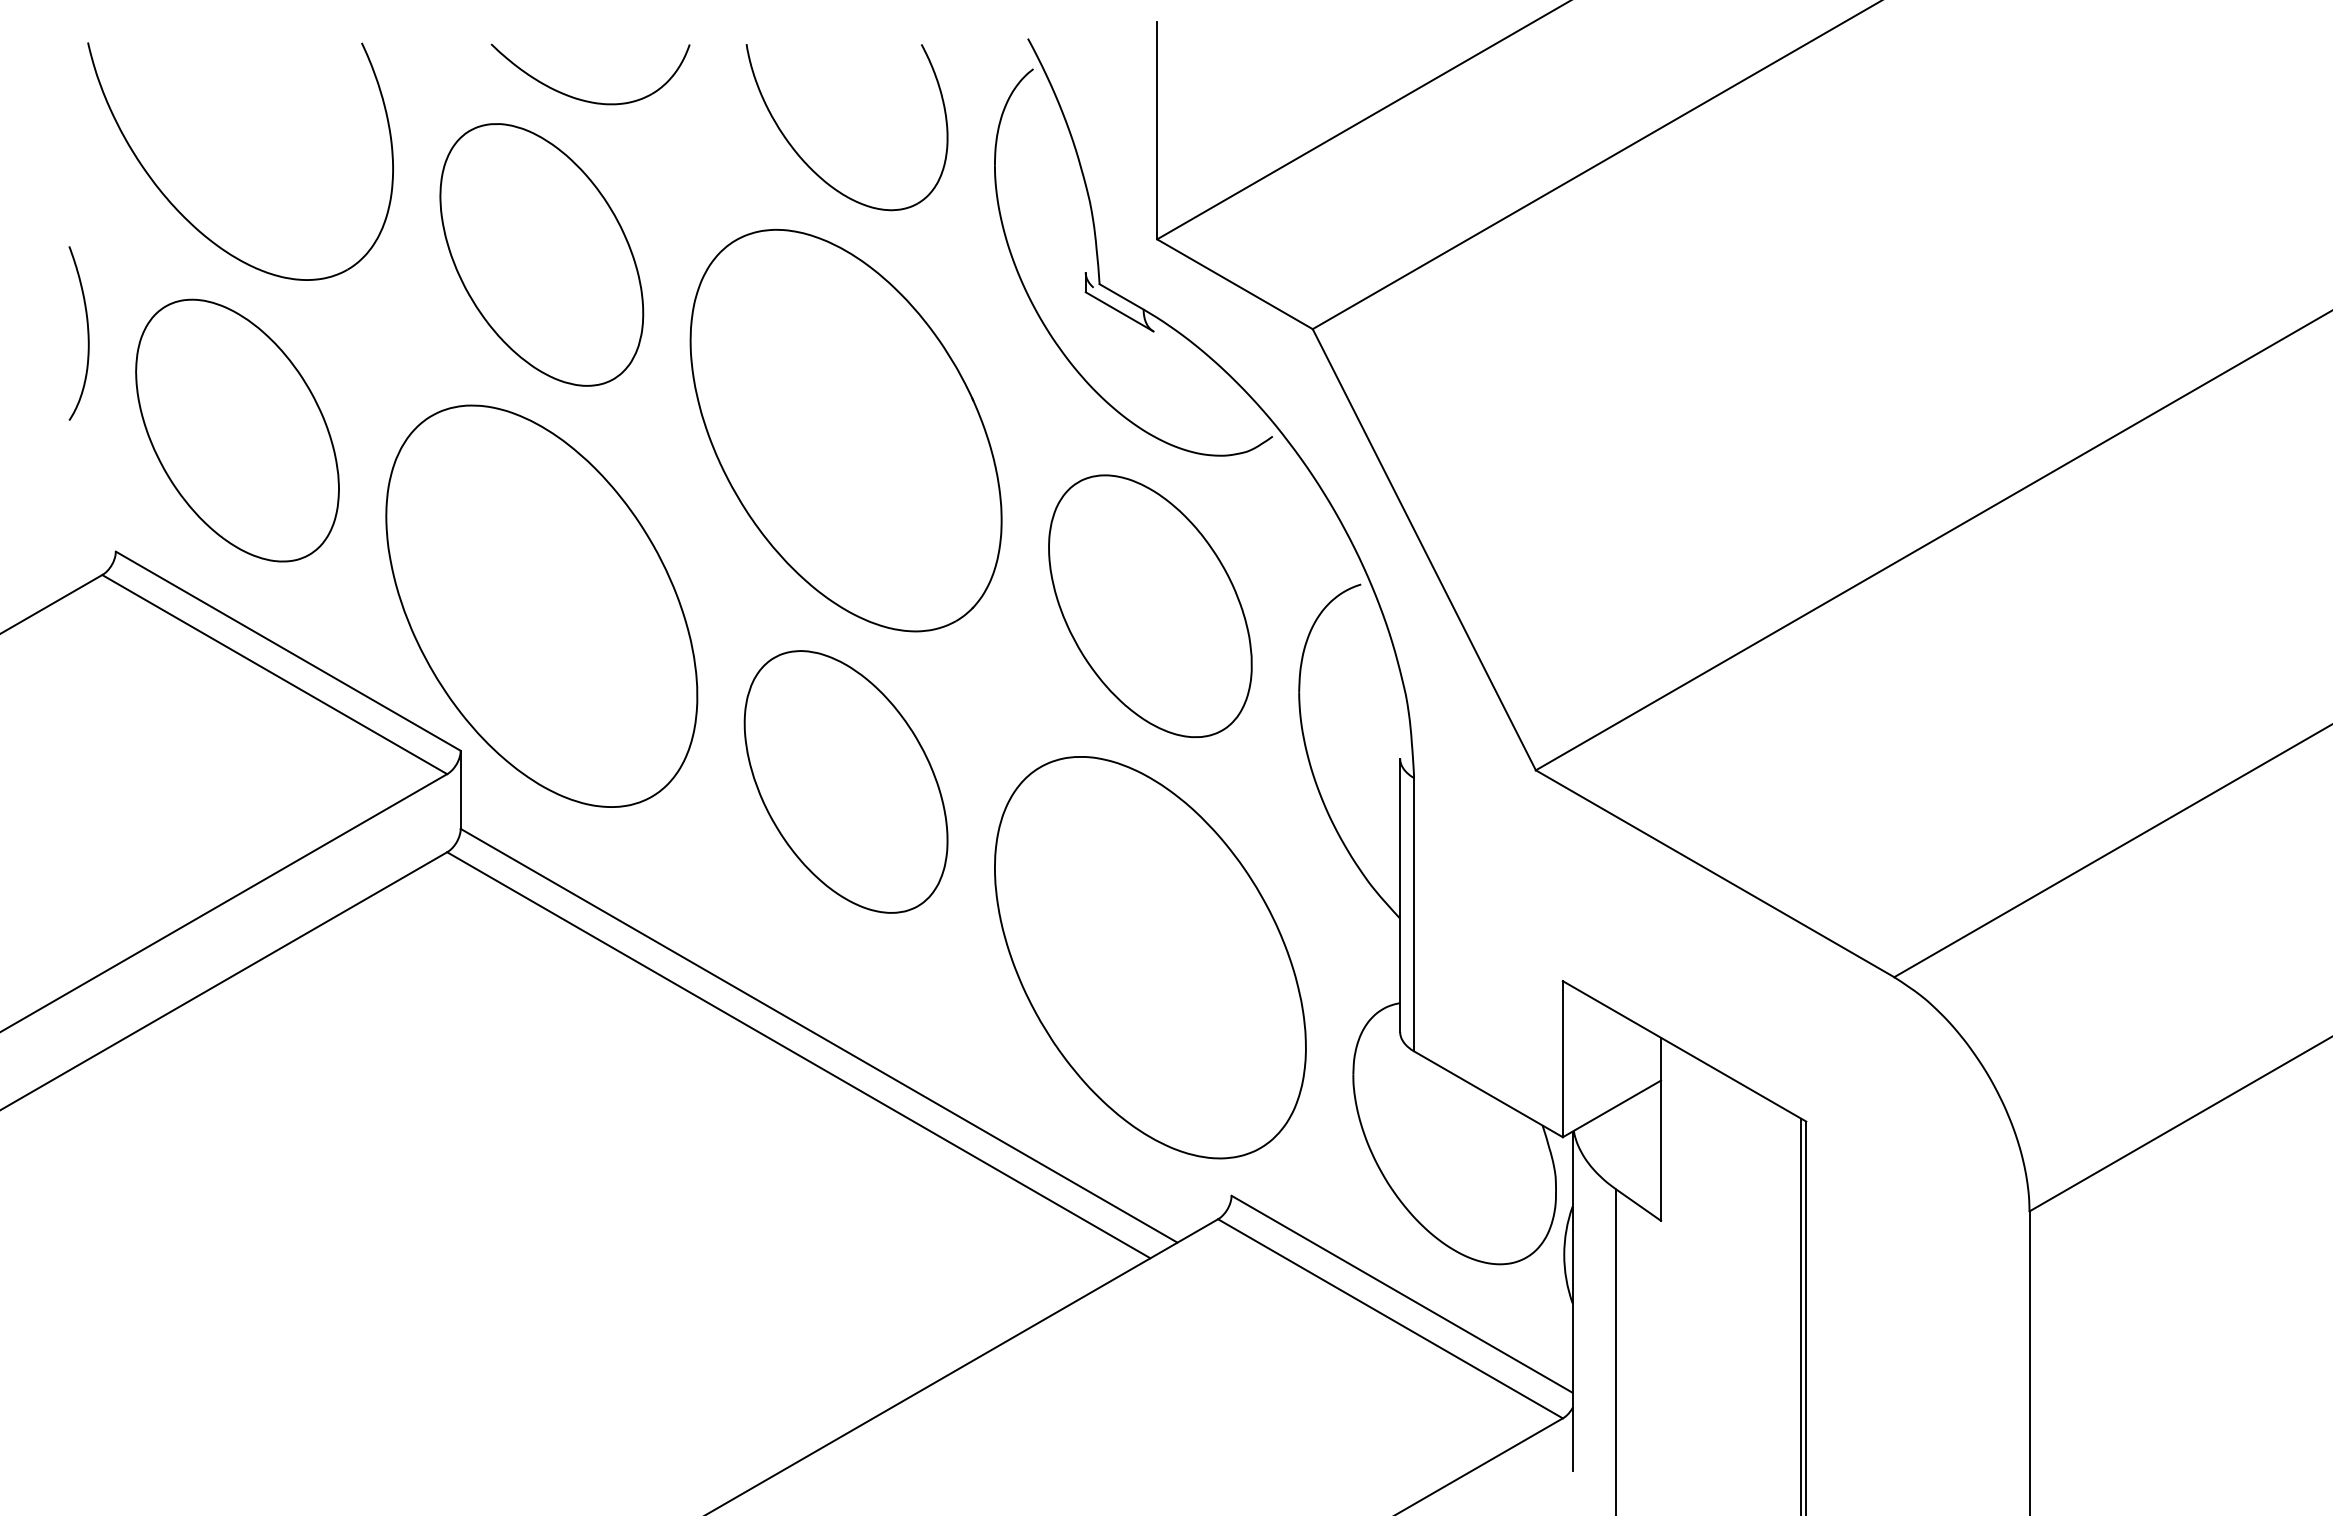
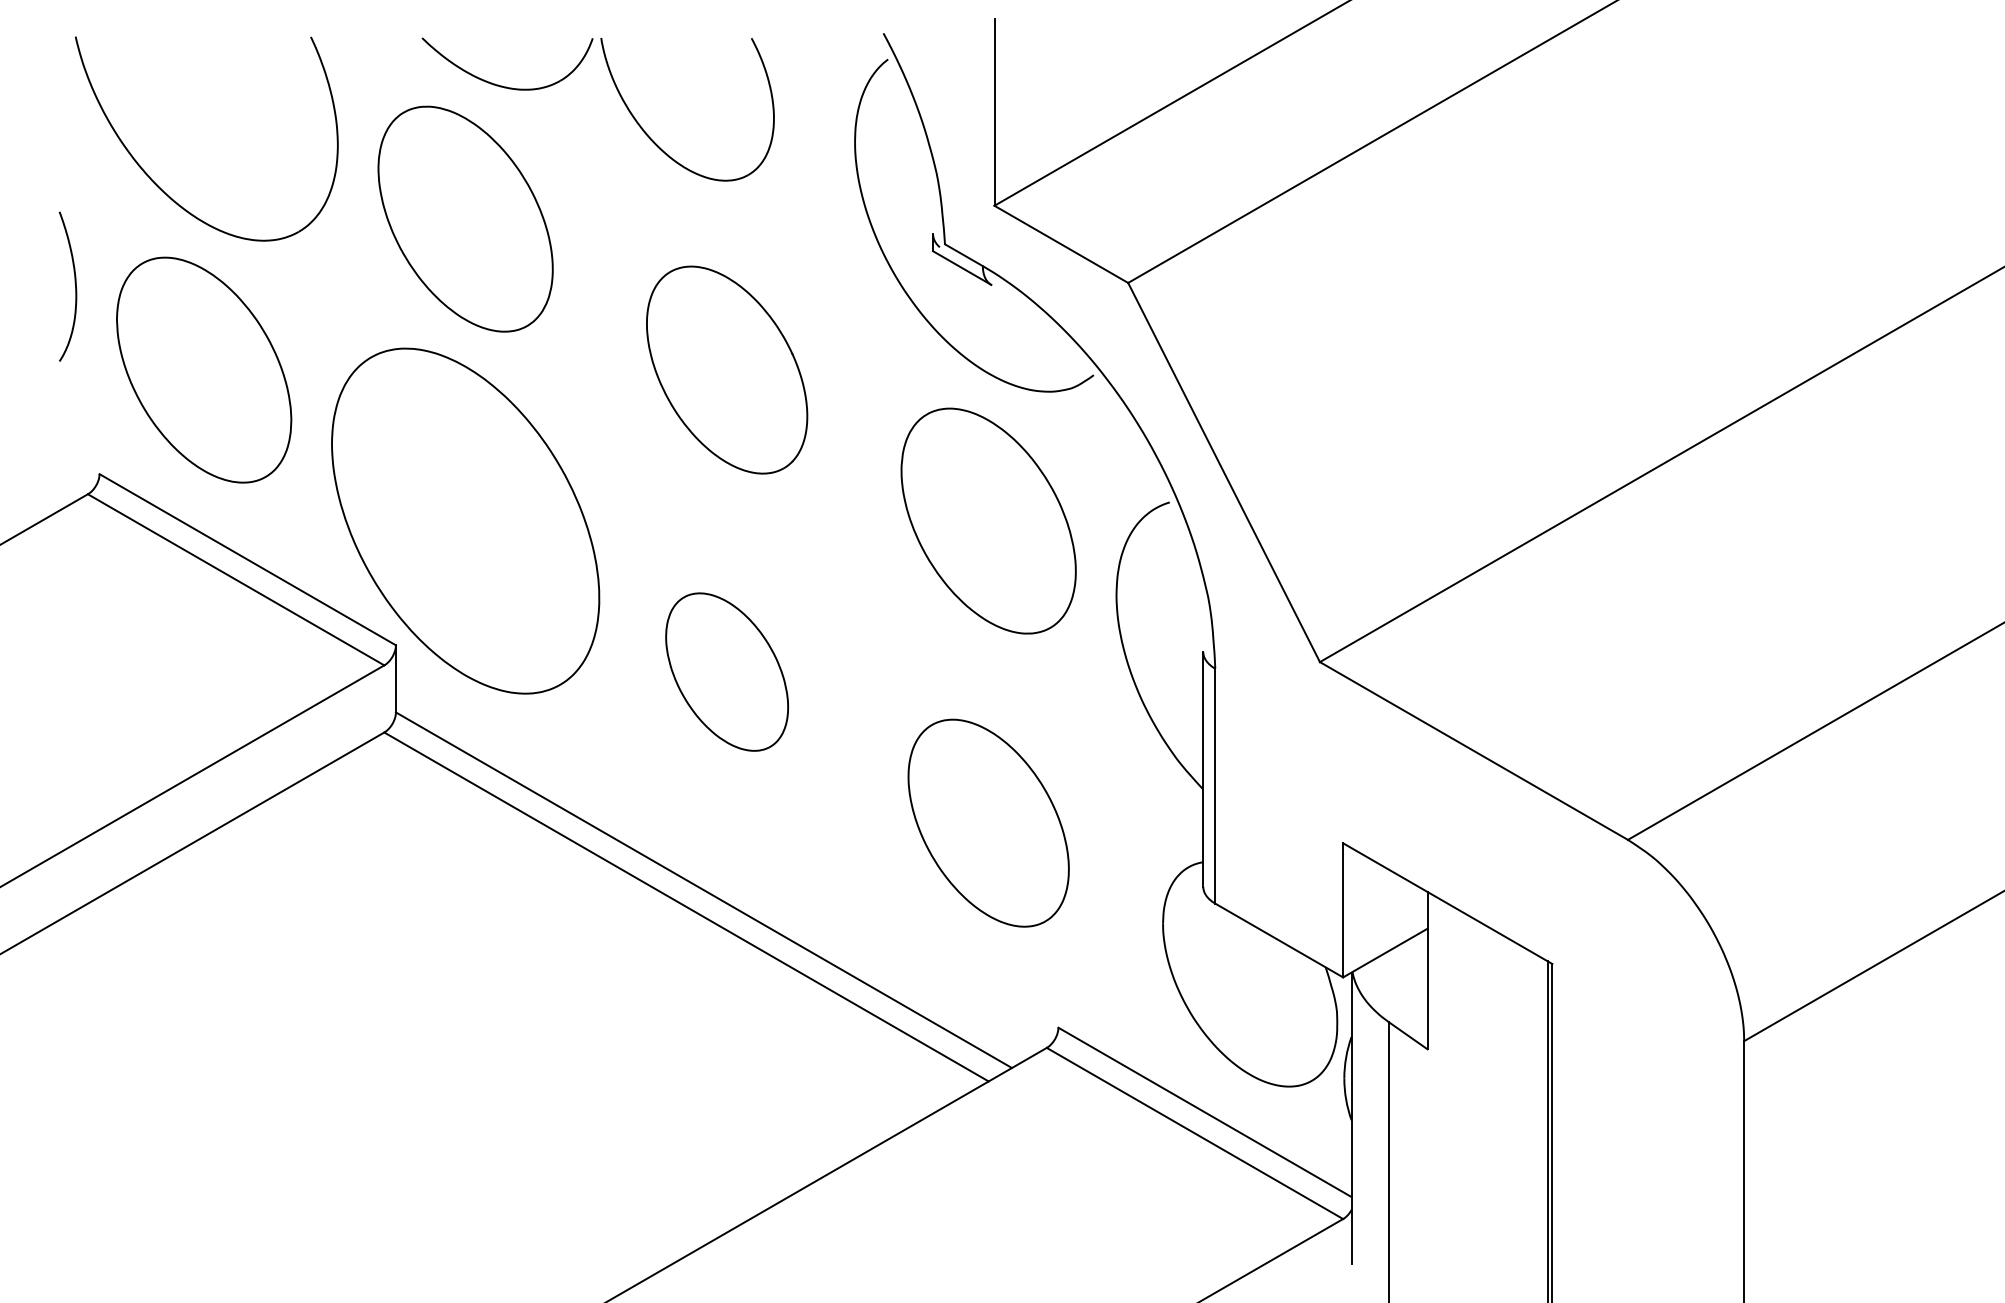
part: (808, 164) -> (654, 141), moved
part: (845, 430) -> (726, 370), size x0.6
part: (845, 781) -> (726, 671), size x0.7
part: (1150, 957) -> (988, 822), size x0.6

